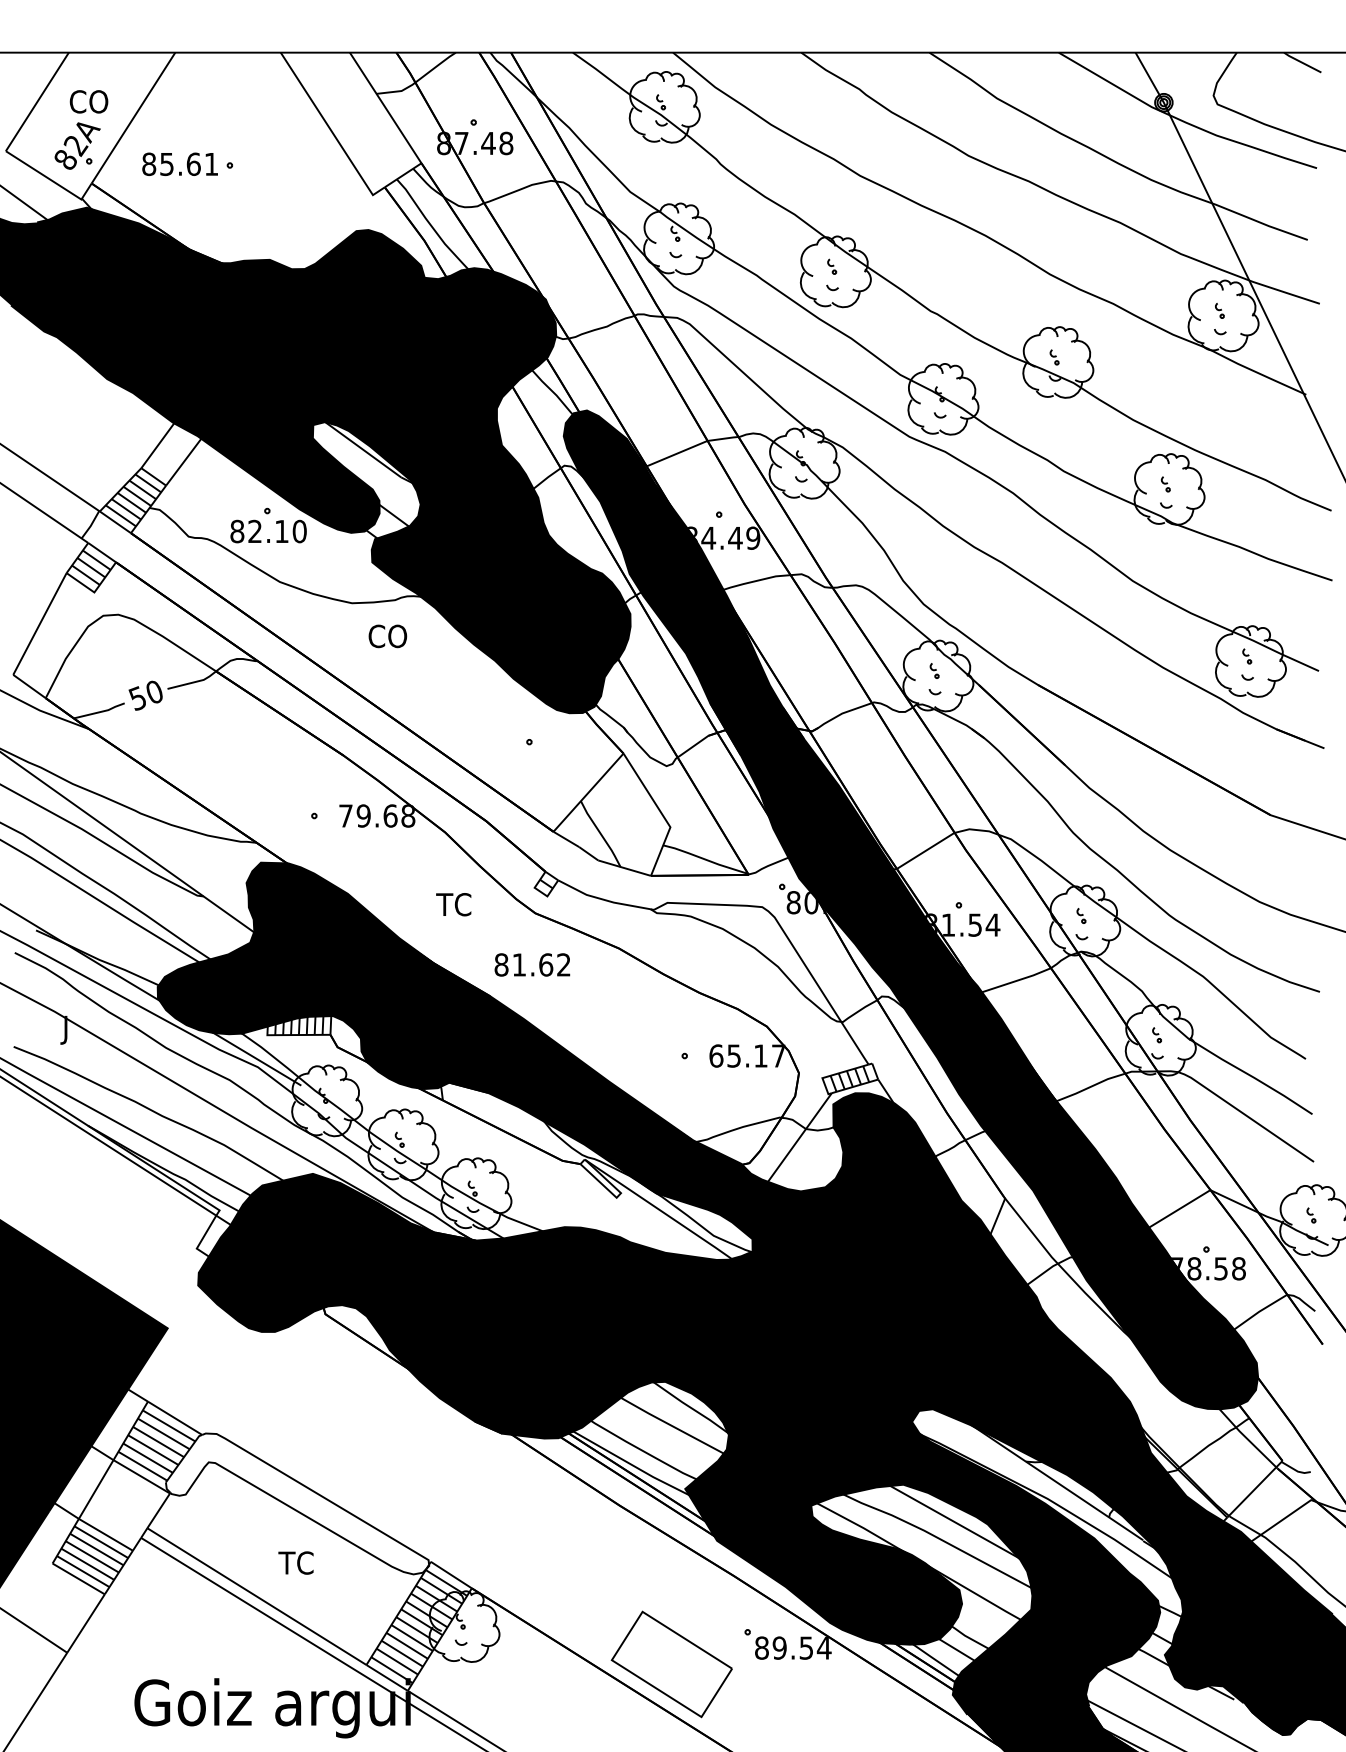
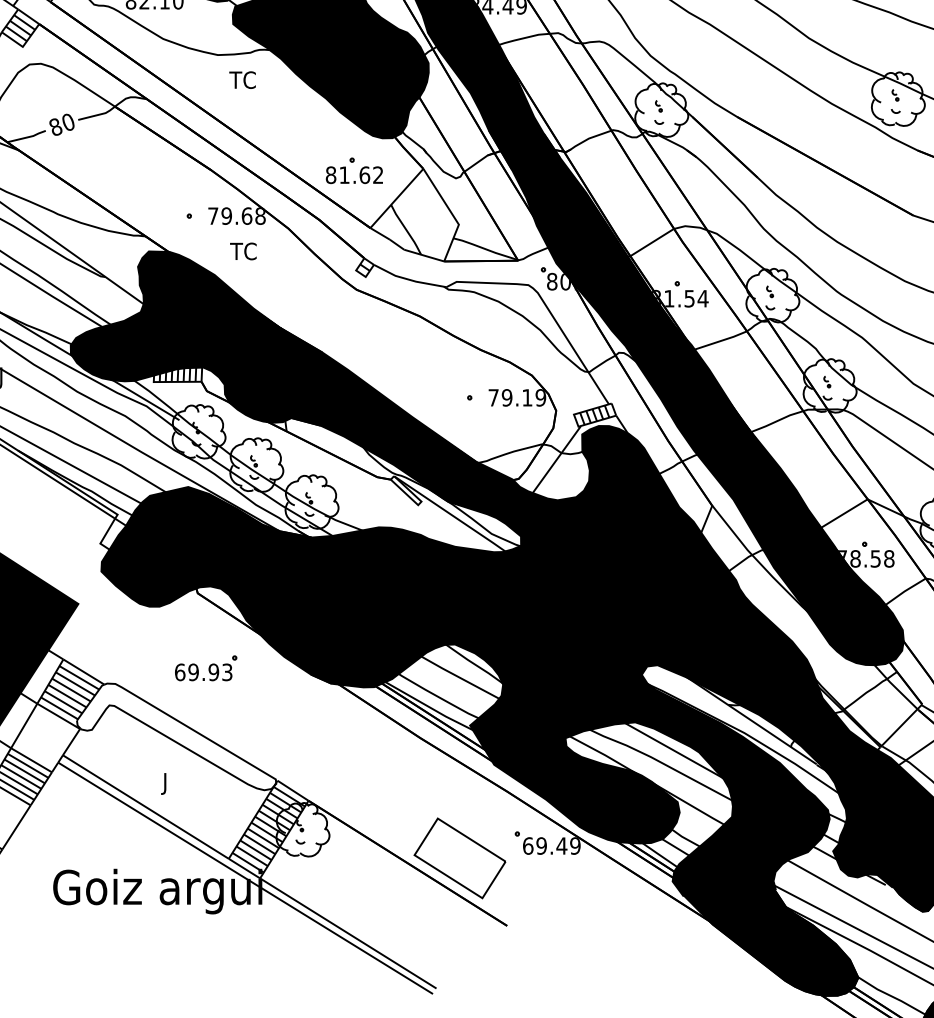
text: (387, 636) -> (244, 80), CO -> TC
text: (137, 698) -> (55, 127), 50 -> 80
text: (453, 904) -> (243, 251), moved
text: (532, 964) -> (354, 174), moved
text: (747, 1055) -> (517, 397), 65.17 -> 79.19
part: (336, 1413) -> (206, 668), added
text: (295, 1565) -> (175, 783), TC -> J
text: (793, 1647) -> (552, 845), 89.54 -> 69.49

